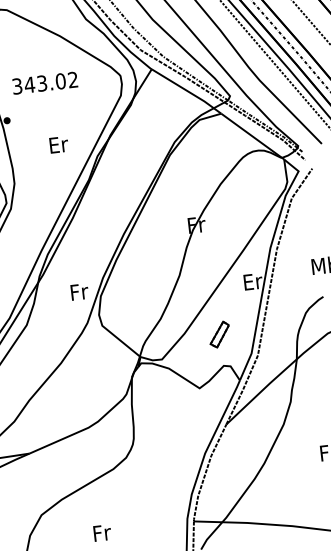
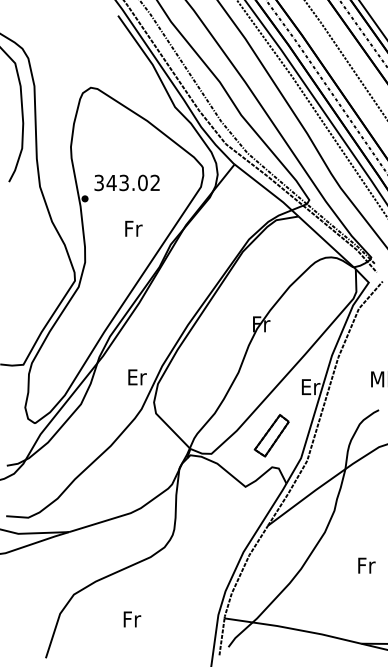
text: (44, 82) -> (126, 182), moved
text: (58, 144) -> (133, 228), Er -> Fr
text: (79, 292) -> (137, 377), Fr -> Er
part: (219, 334) -> (271, 435), size x1.67

